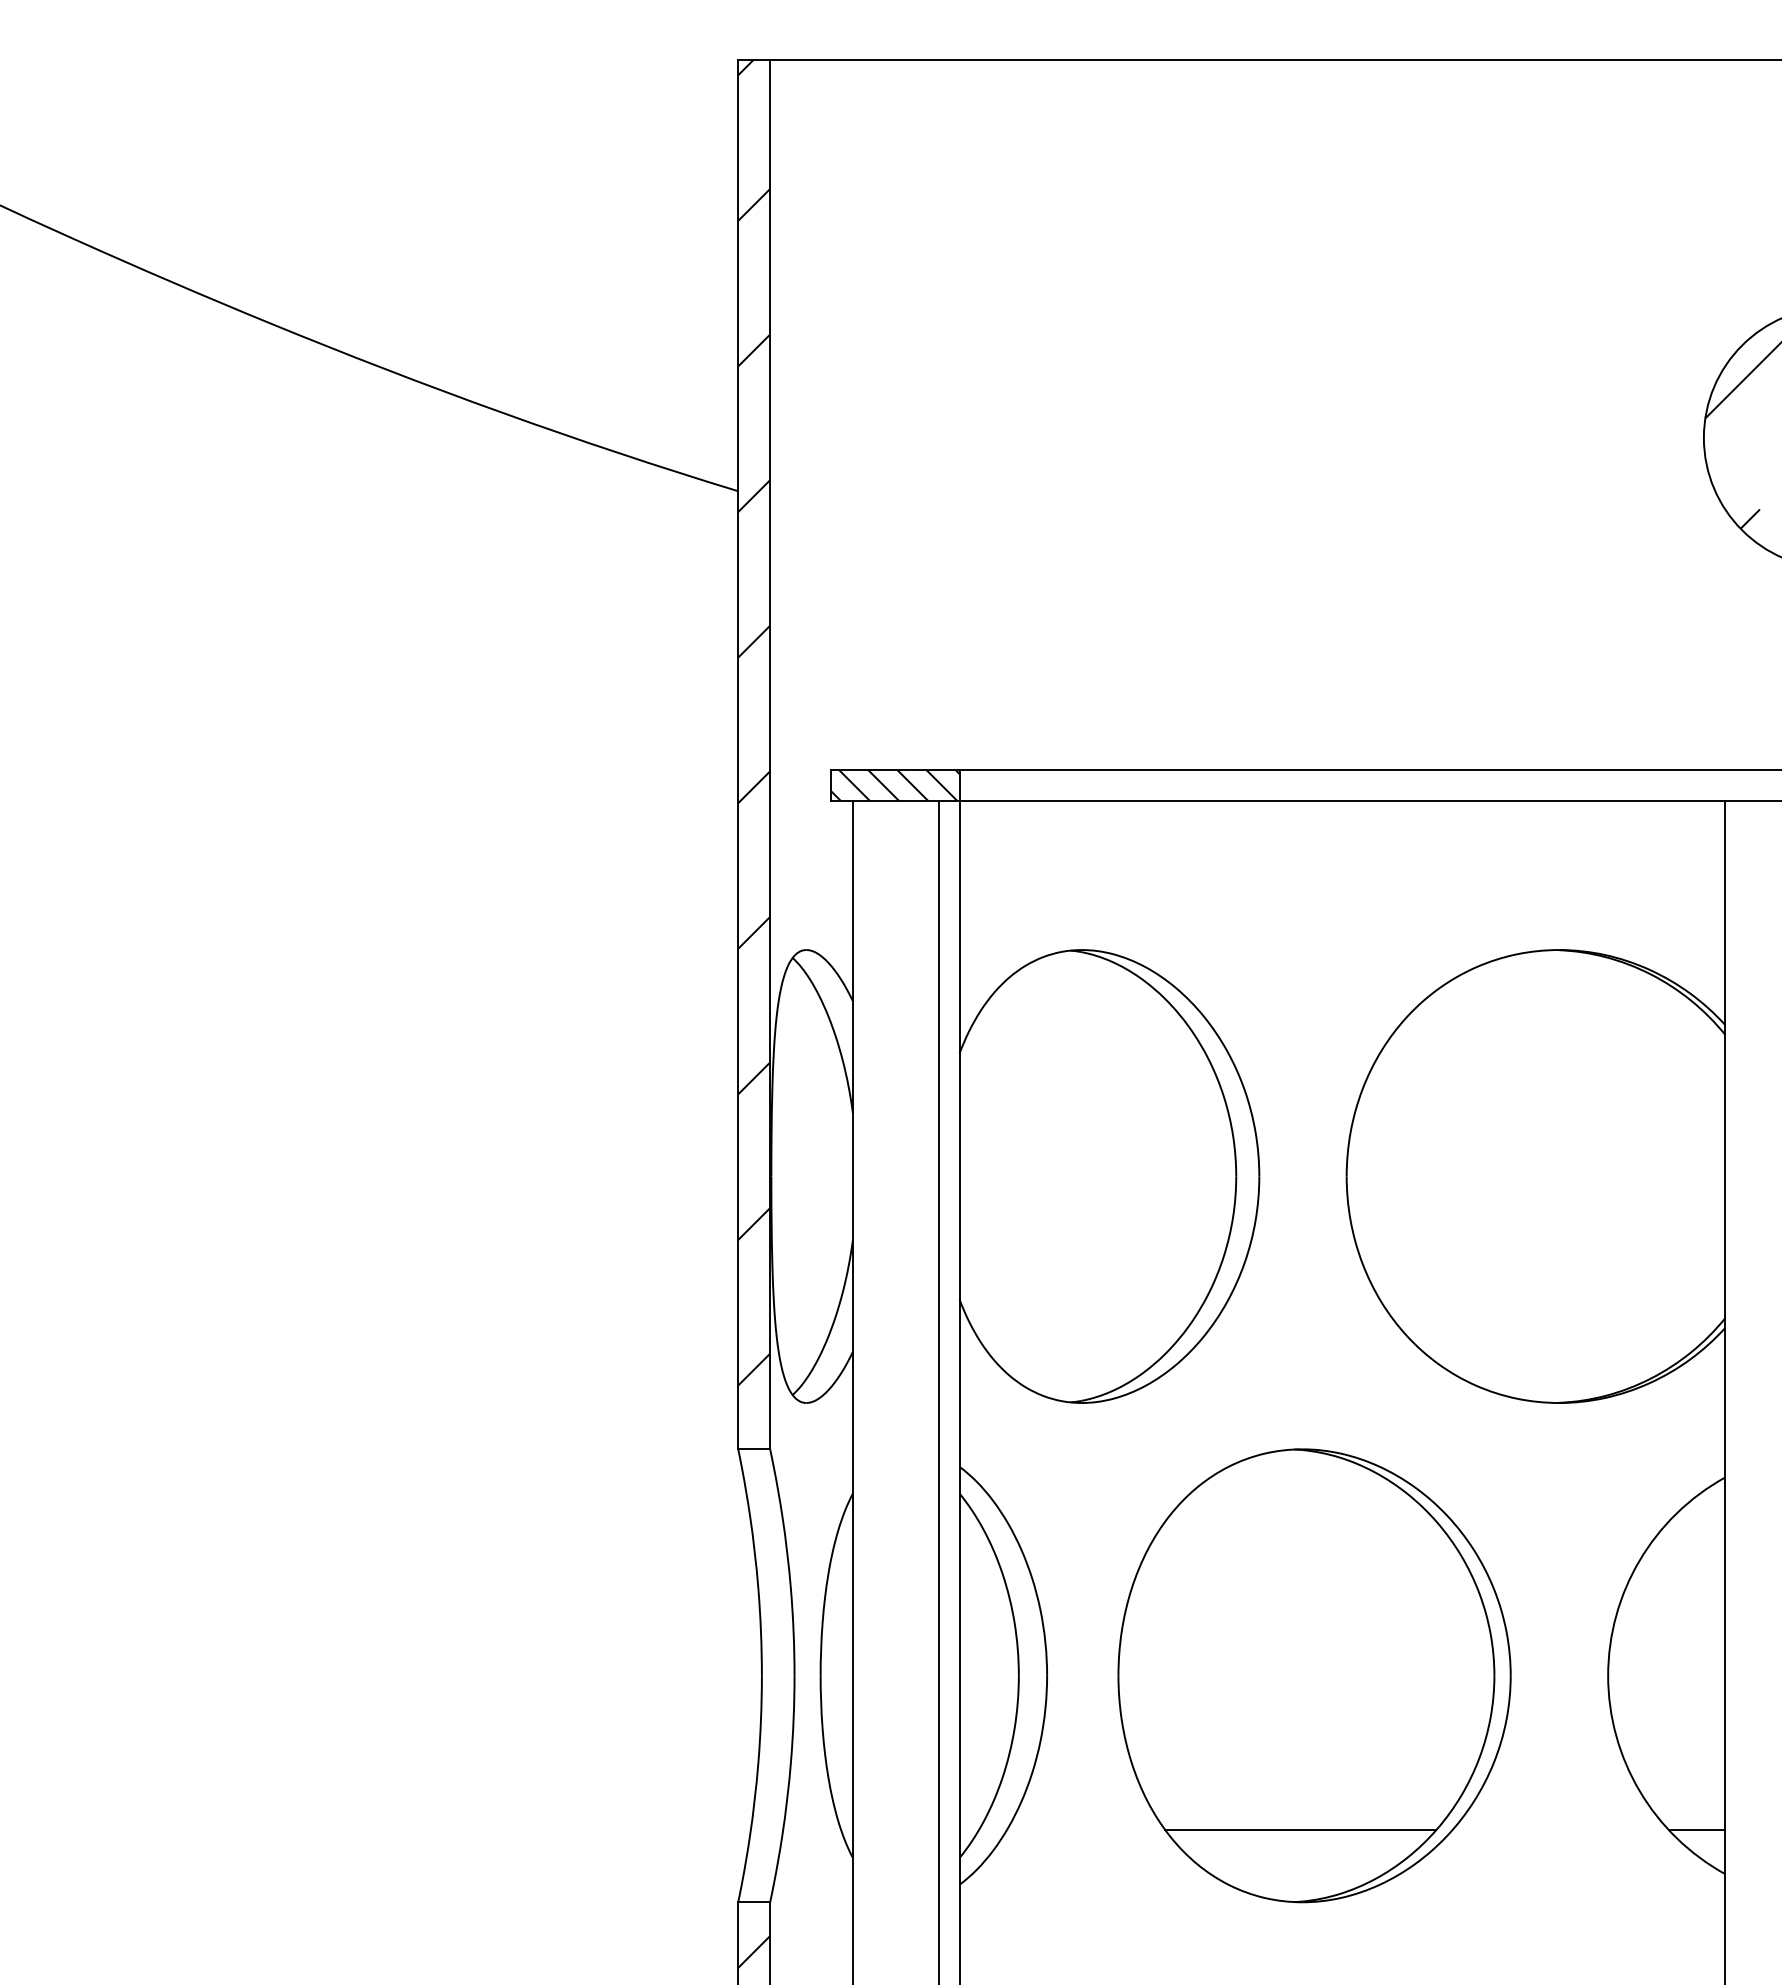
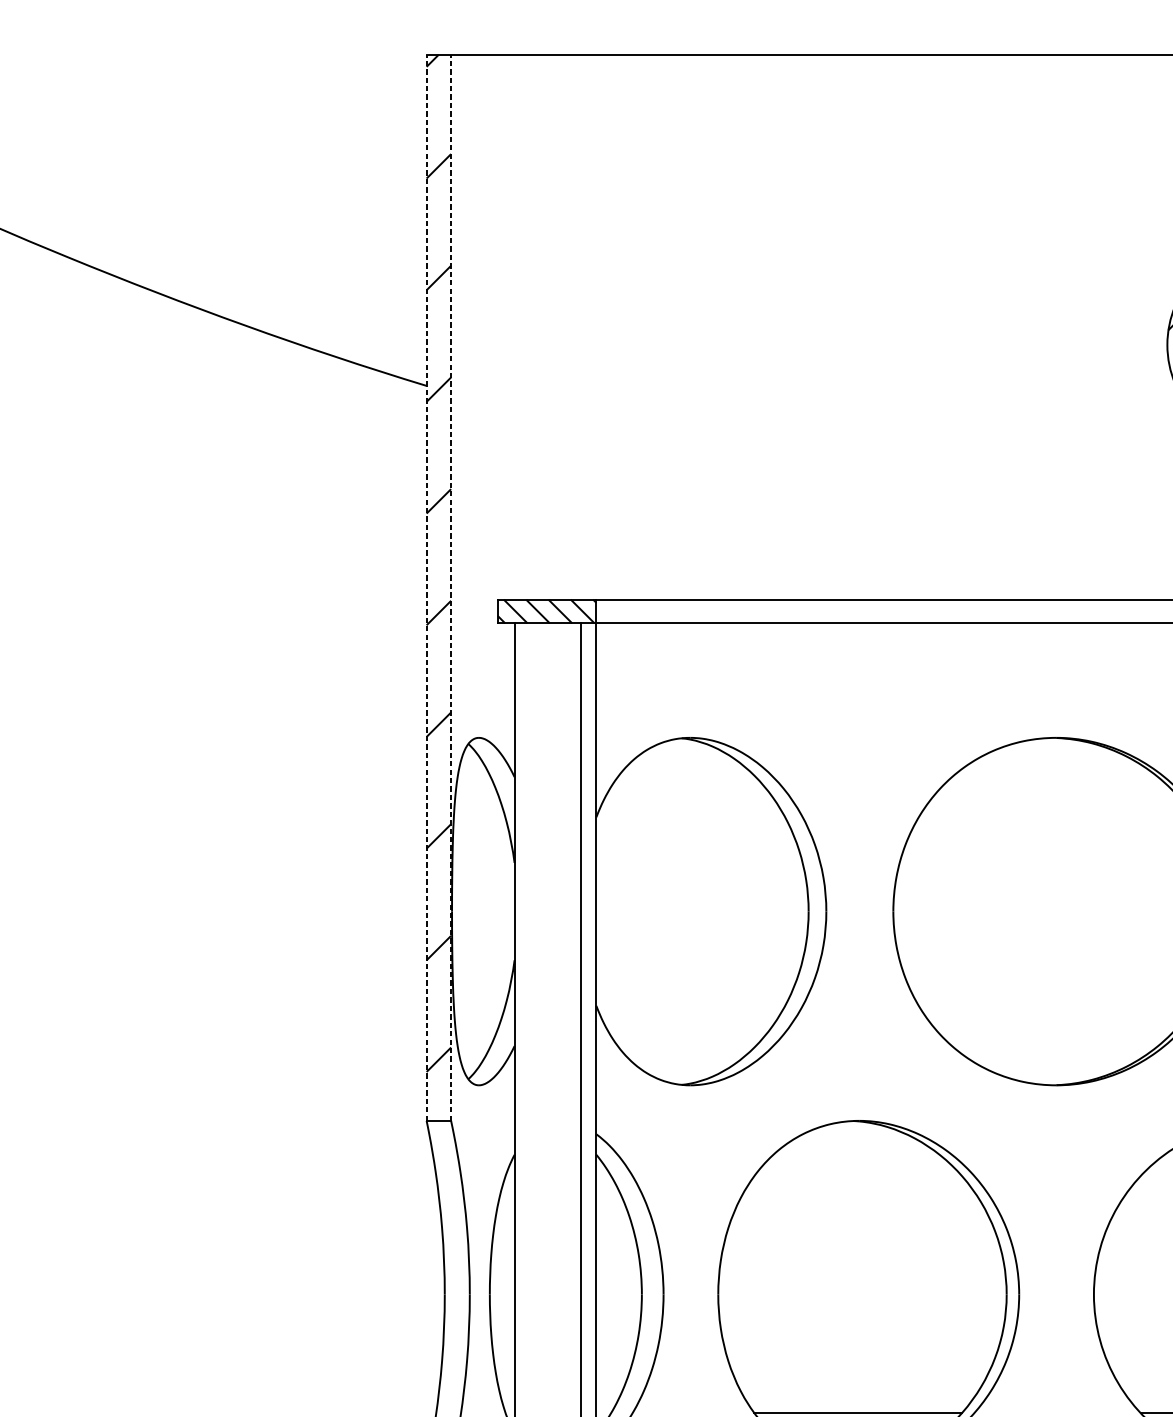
line: (738, 754) -> (426, 587), solid -> dashed
line: (770, 754) -> (451, 587), solid -> dashed

